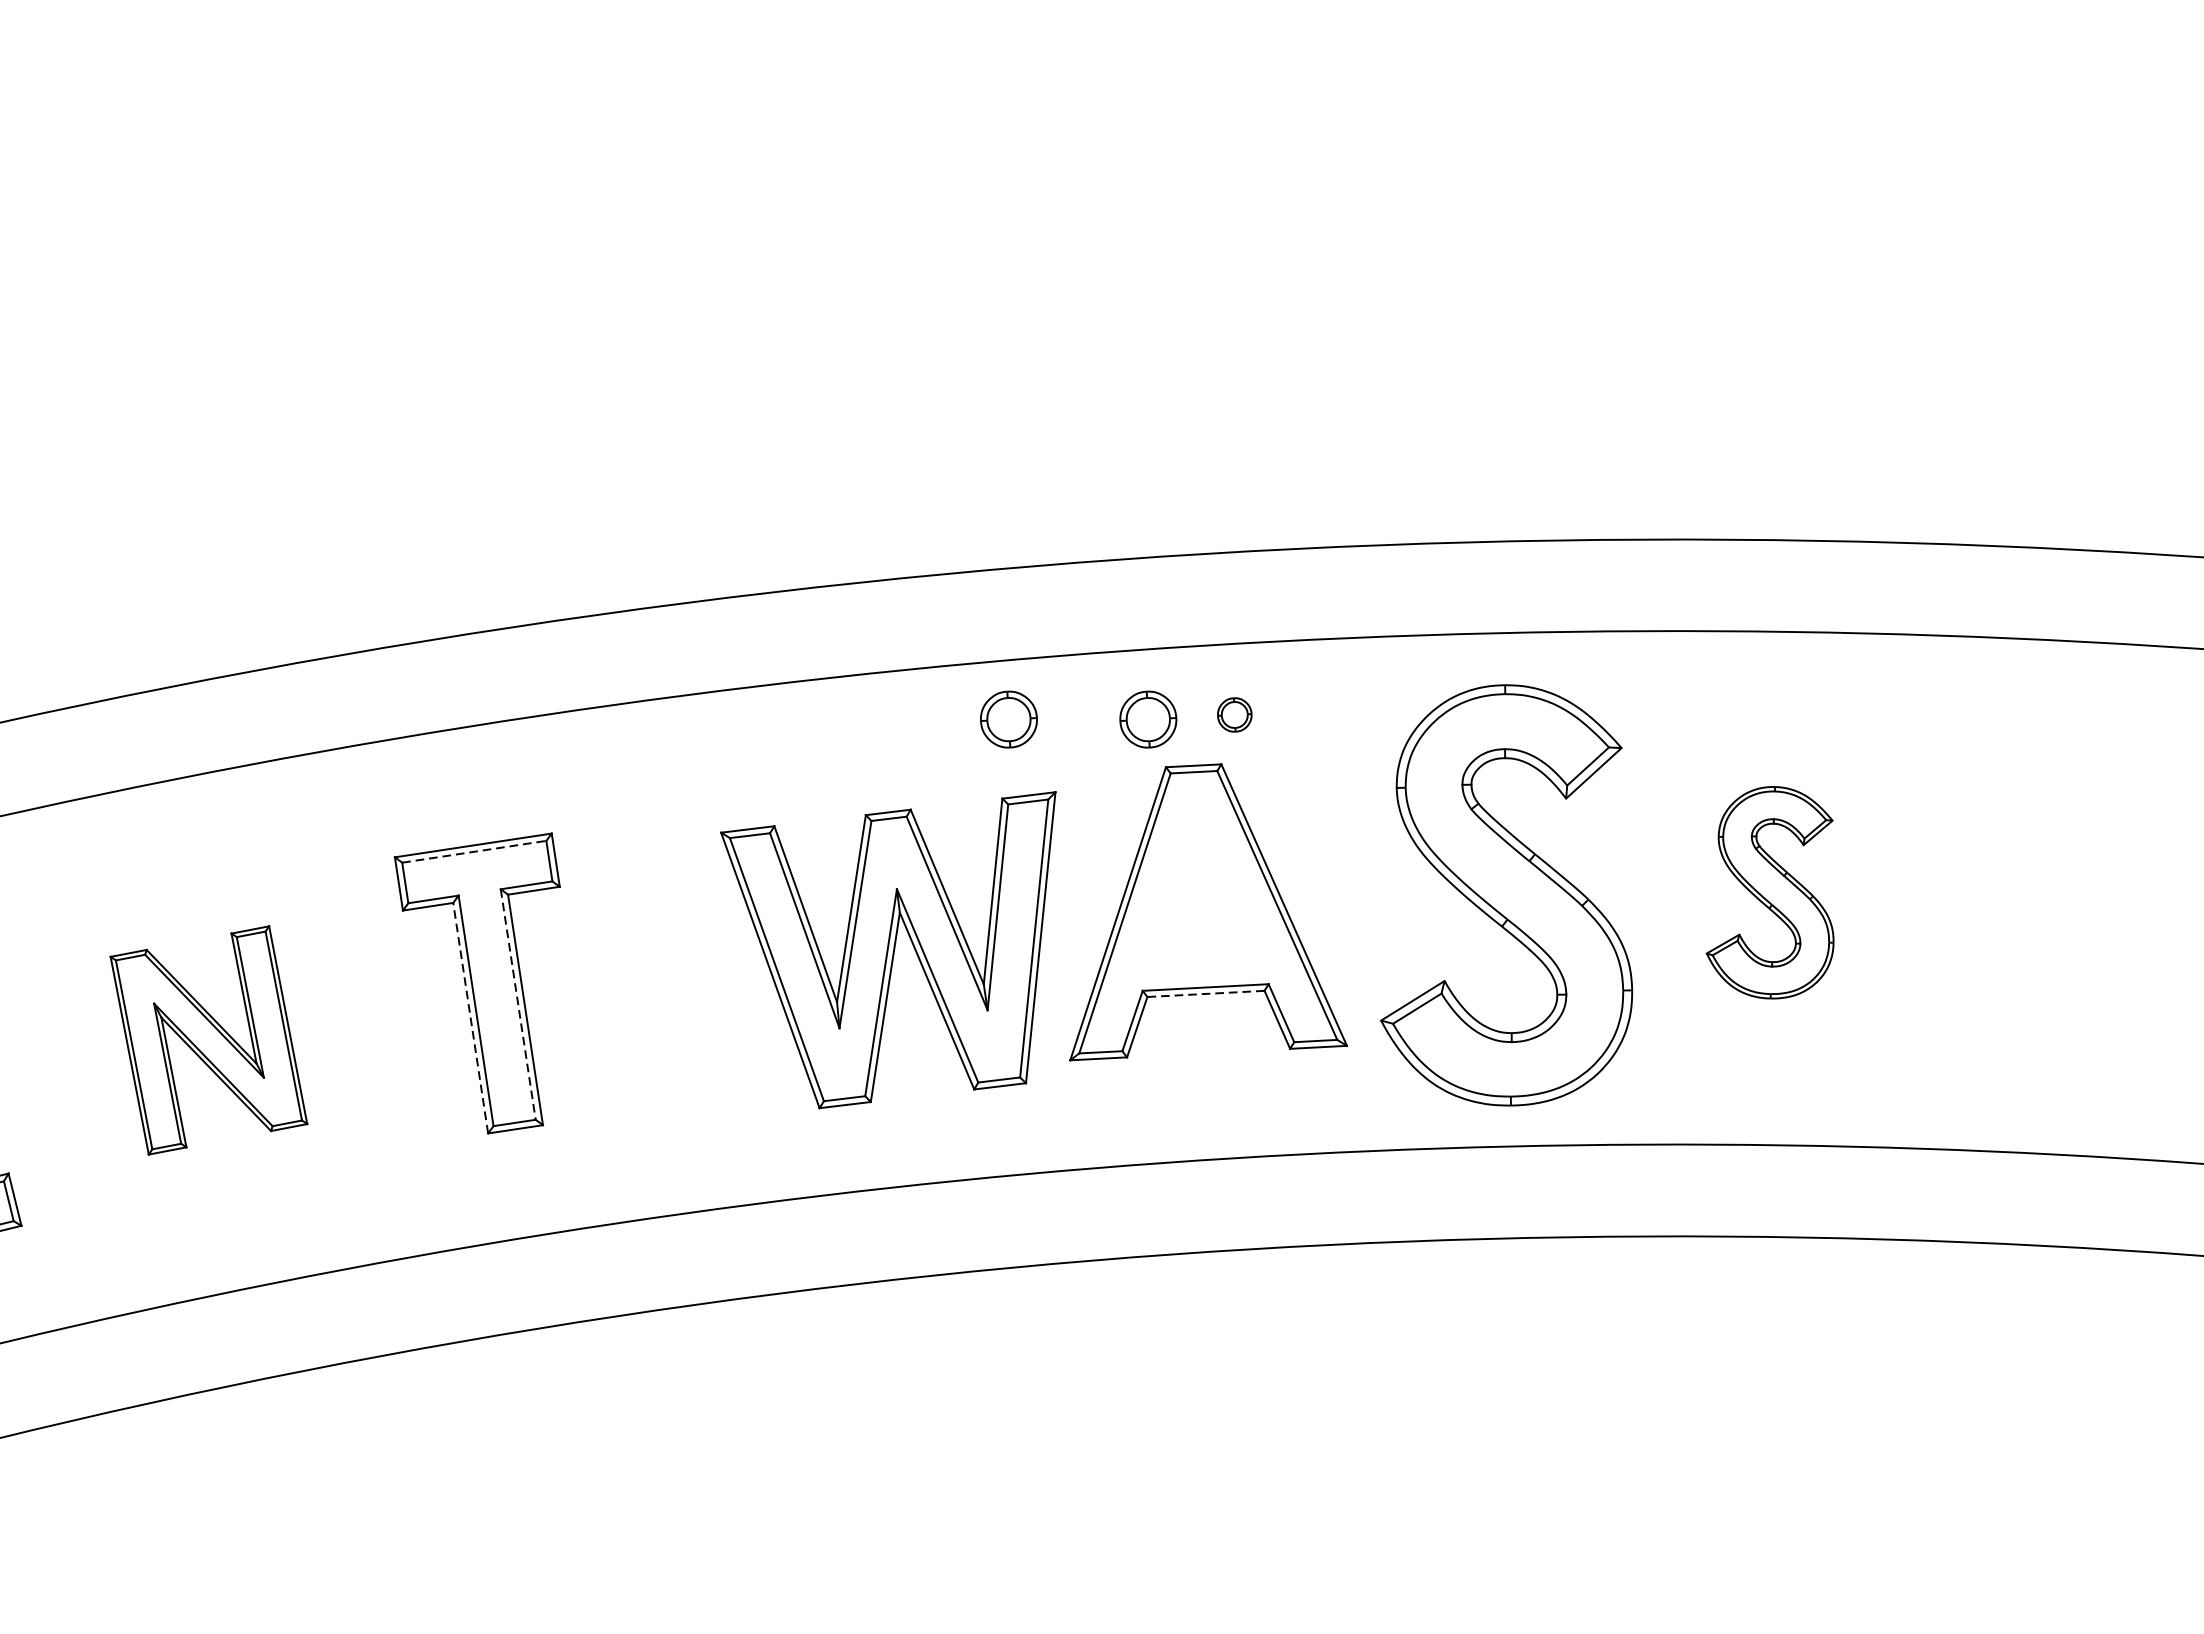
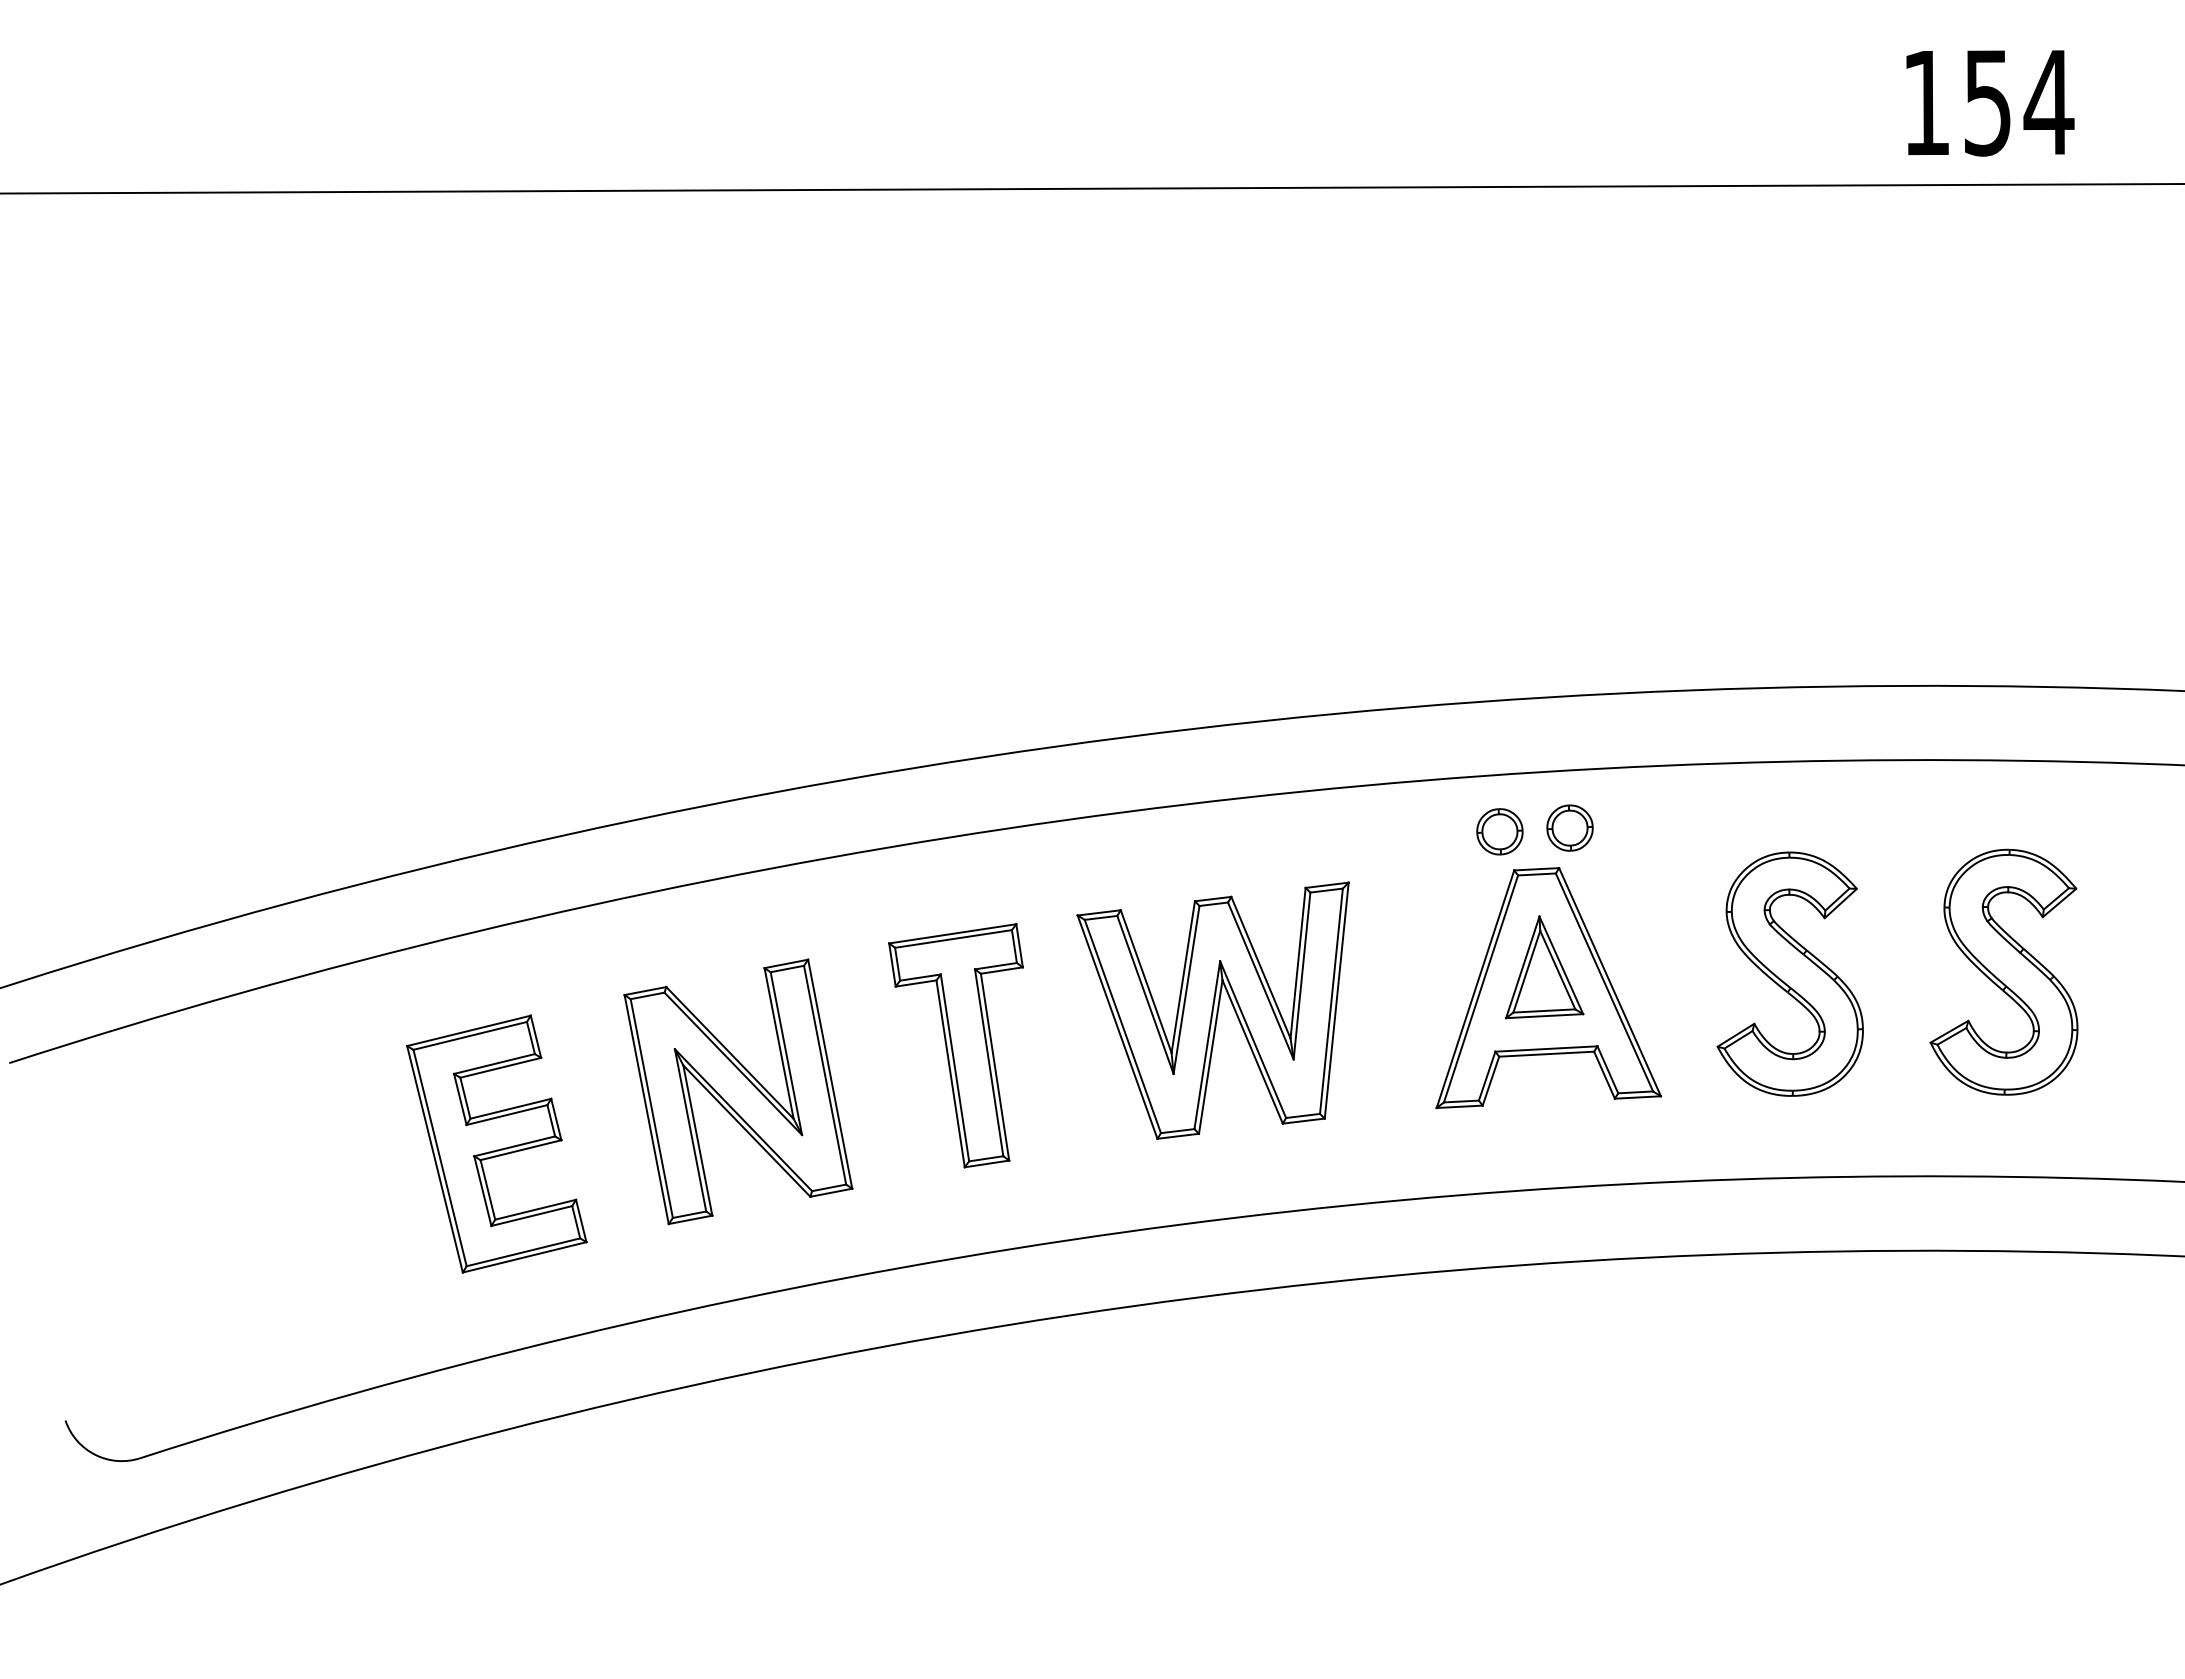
part: (1234, 714) -> (1569, 827), size x1.67
part: (1008, 719) -> (1386, 831), removed
line: (475, 851) -> (954, 938), dashed -> solid
part: (1203, 886) -> (1544, 967), added
part: (1769, 891) -> (2003, 971), size x1.43
part: (1505, 894) -> (1789, 973), size x0.71
part: (887, 949) -> (1212, 1010), moved
line: (1205, 994) -> (1546, 1054), dashed -> solid
line: (518, 1005) -> (989, 1063), dashed -> solid
line: (470, 1017) -> (950, 1073), dashed -> solid
part: (209, 1039) -> (738, 1091), size x1.43

